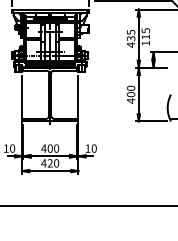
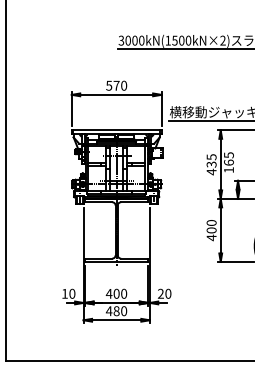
text: (145, 36) -> (228, 162), 115 -> 165
text: (87, 148) -> (160, 293), 10 -> 20
text: (50, 163) -> (116, 311), 420 -> 480

